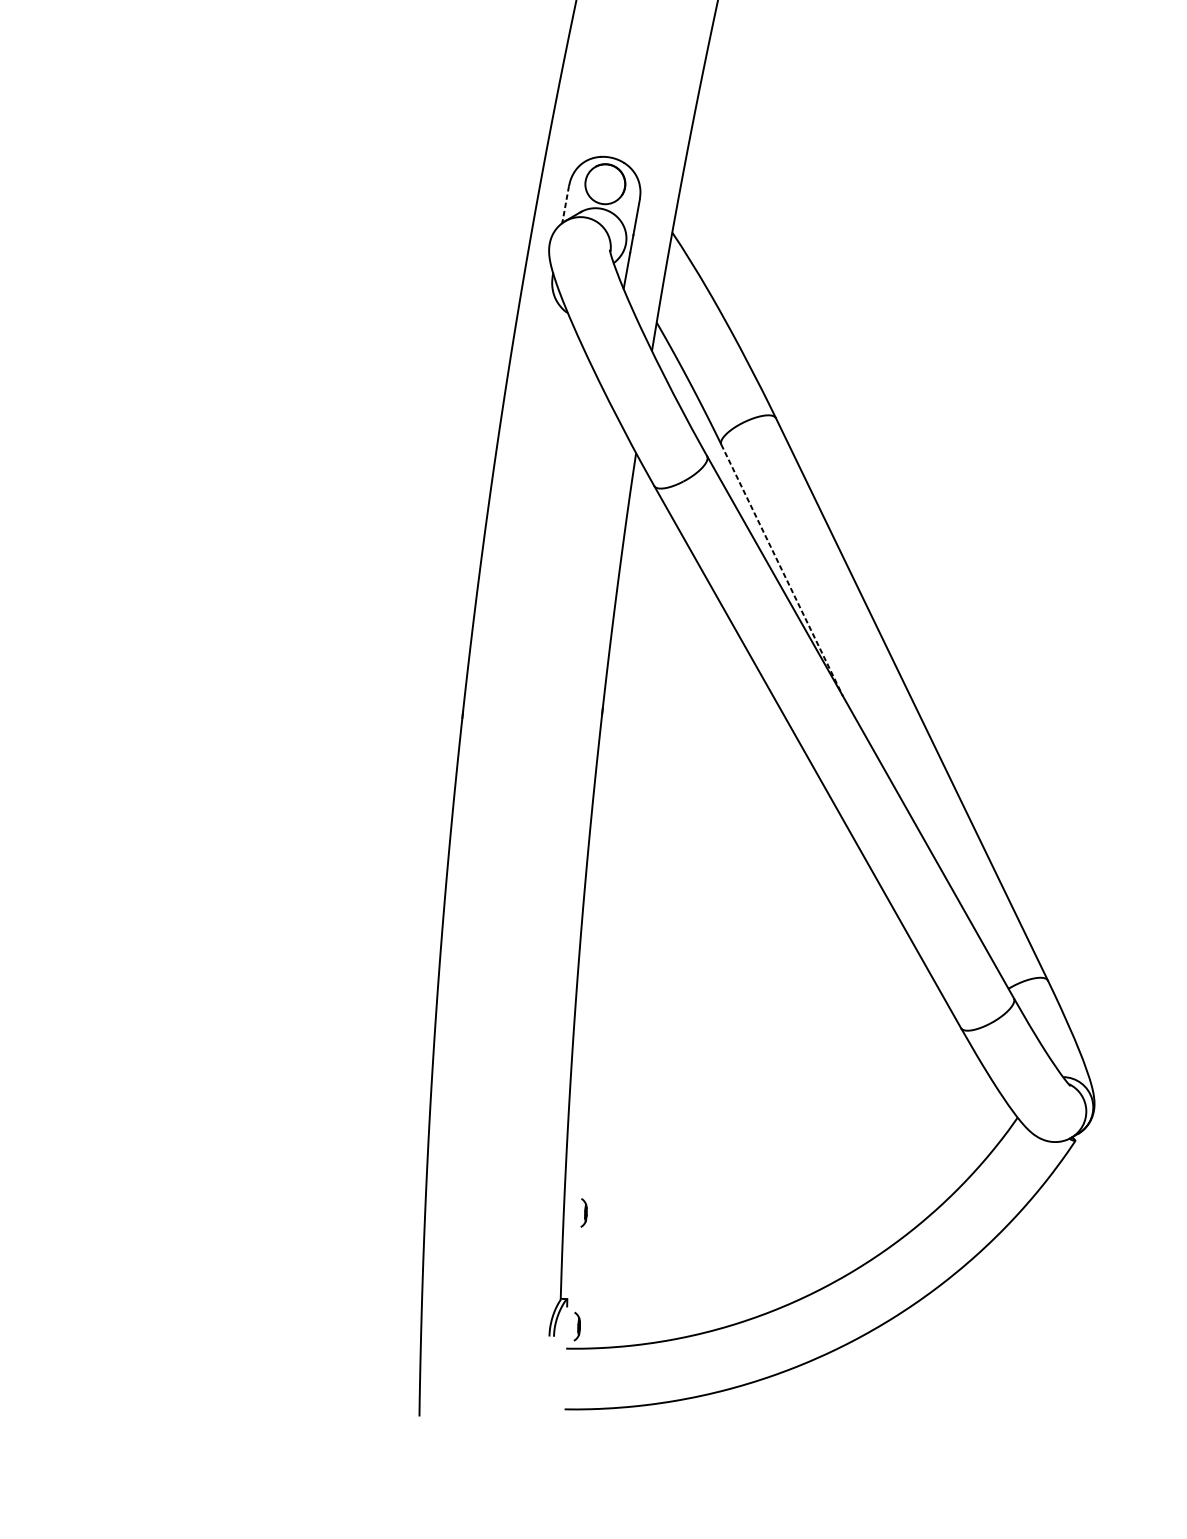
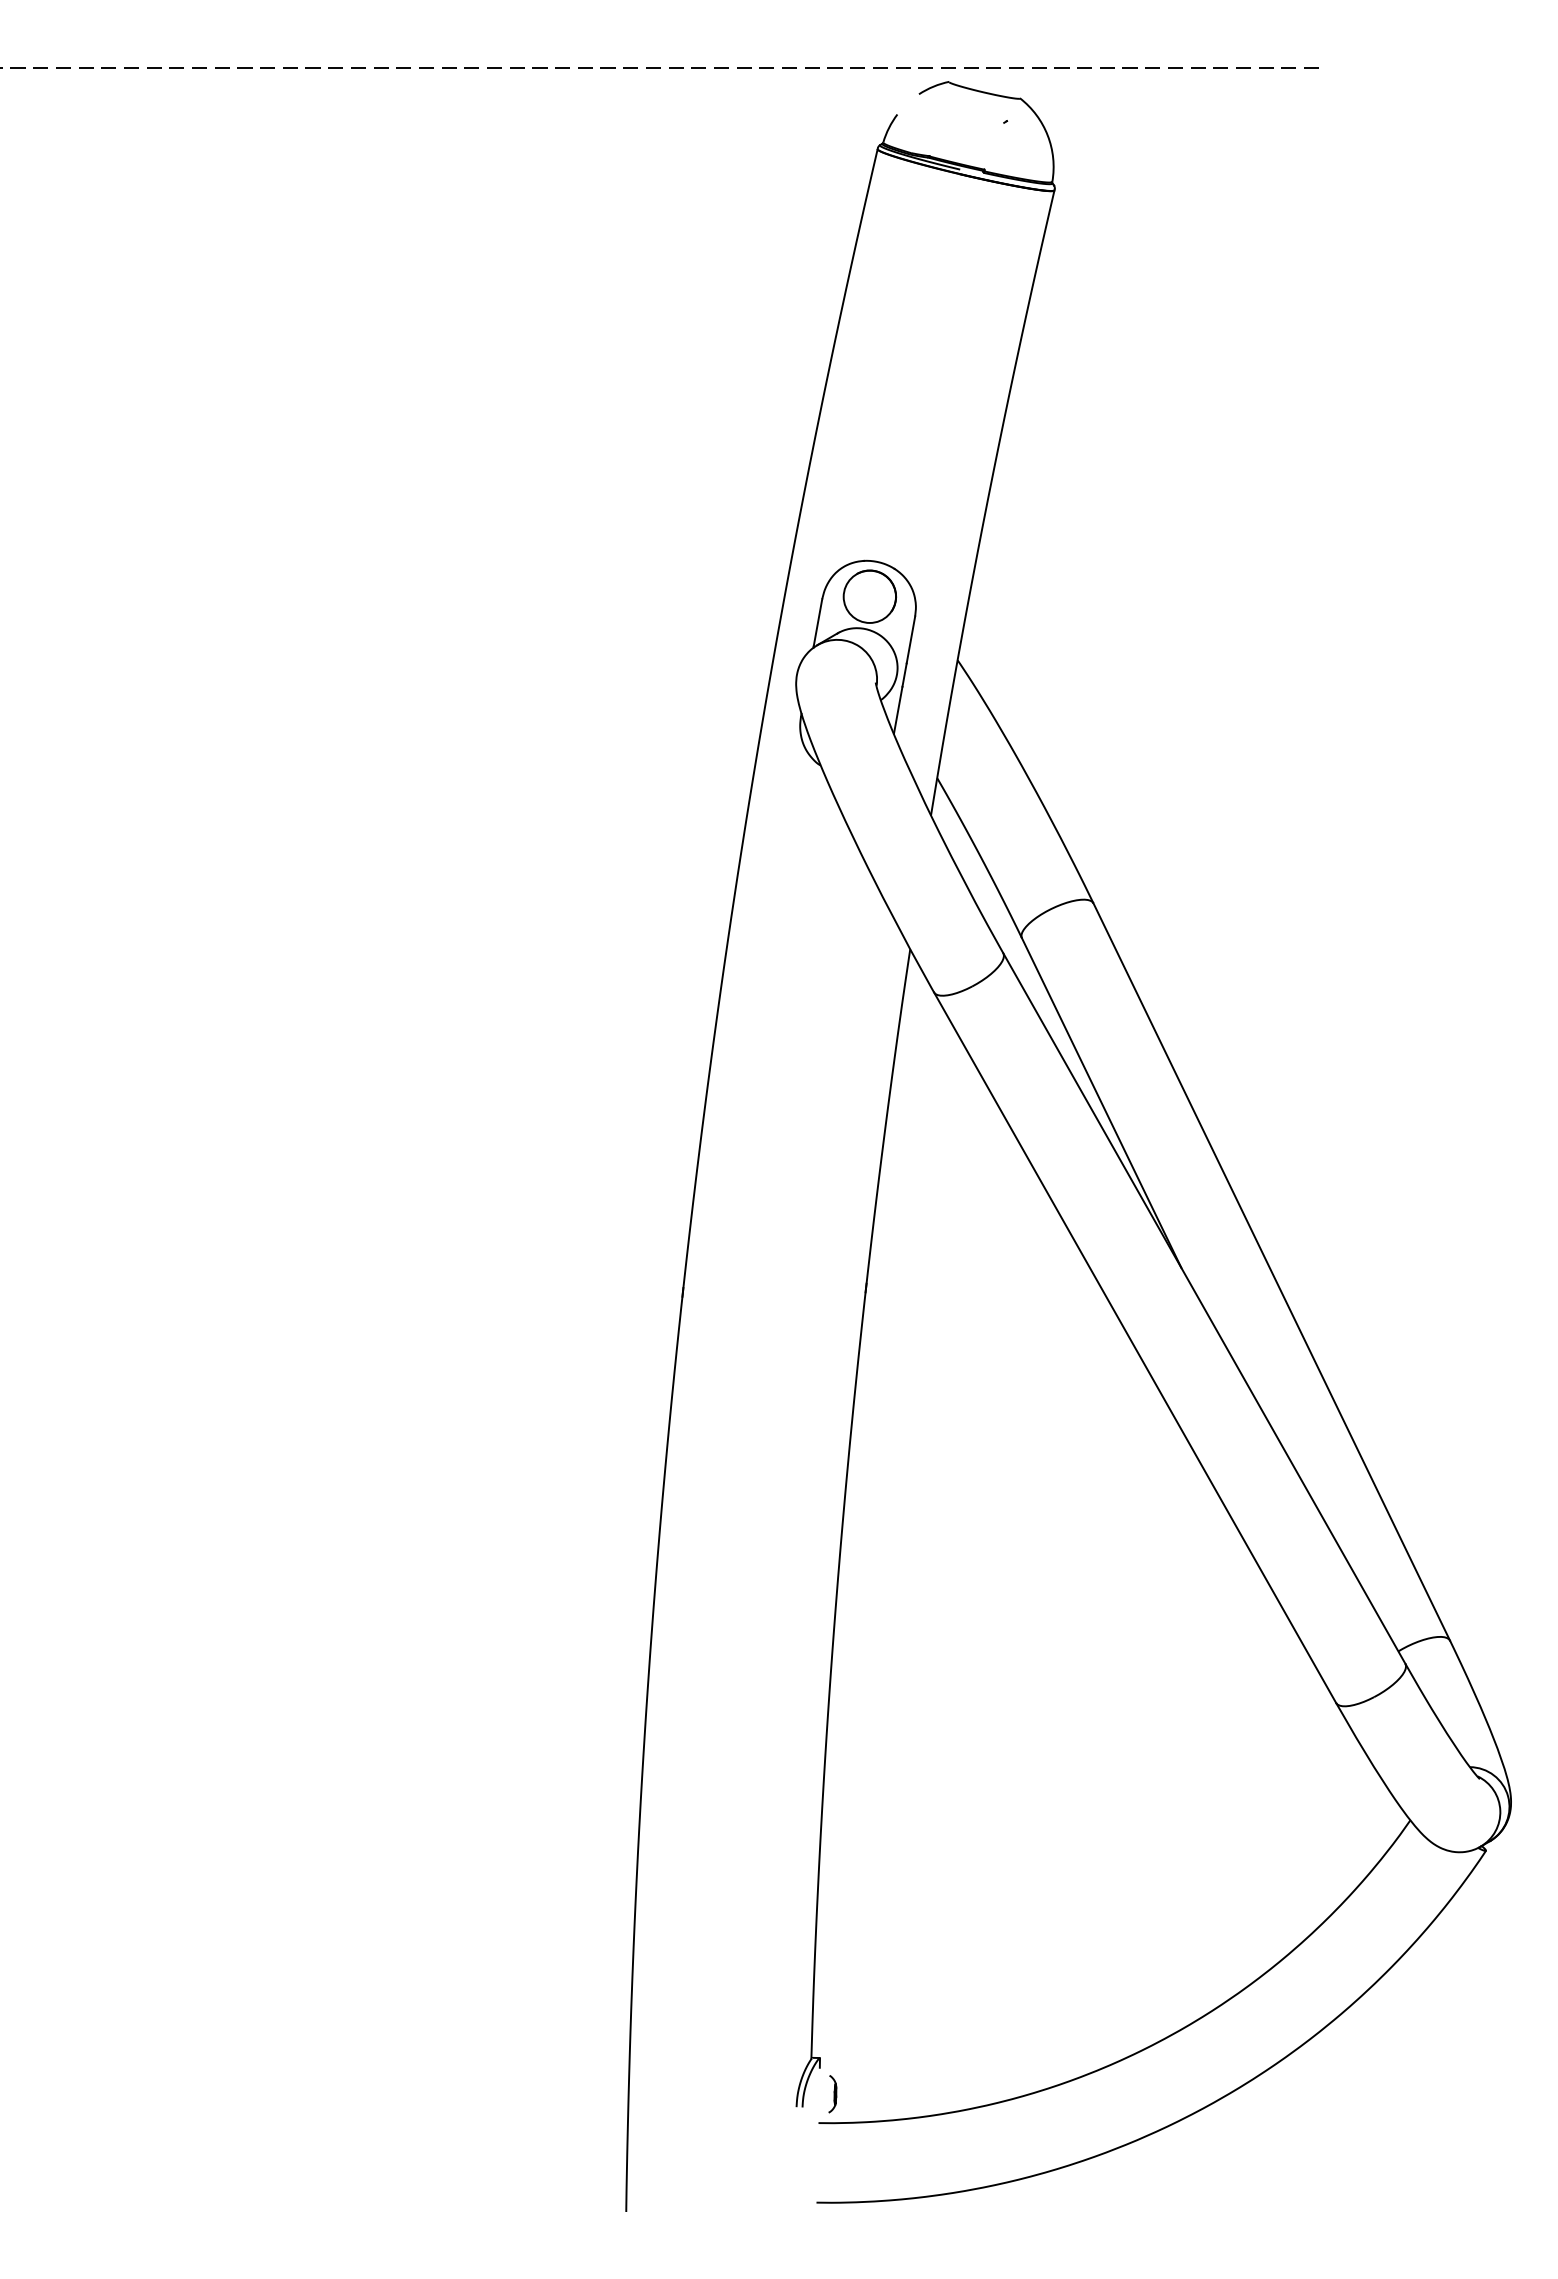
line: (565, 203) -> (817, 622), dashed -> solid
line: (782, 570) -> (1101, 1103), dashed -> solid
part: (583, 1213) -> (841, 1945), removed

